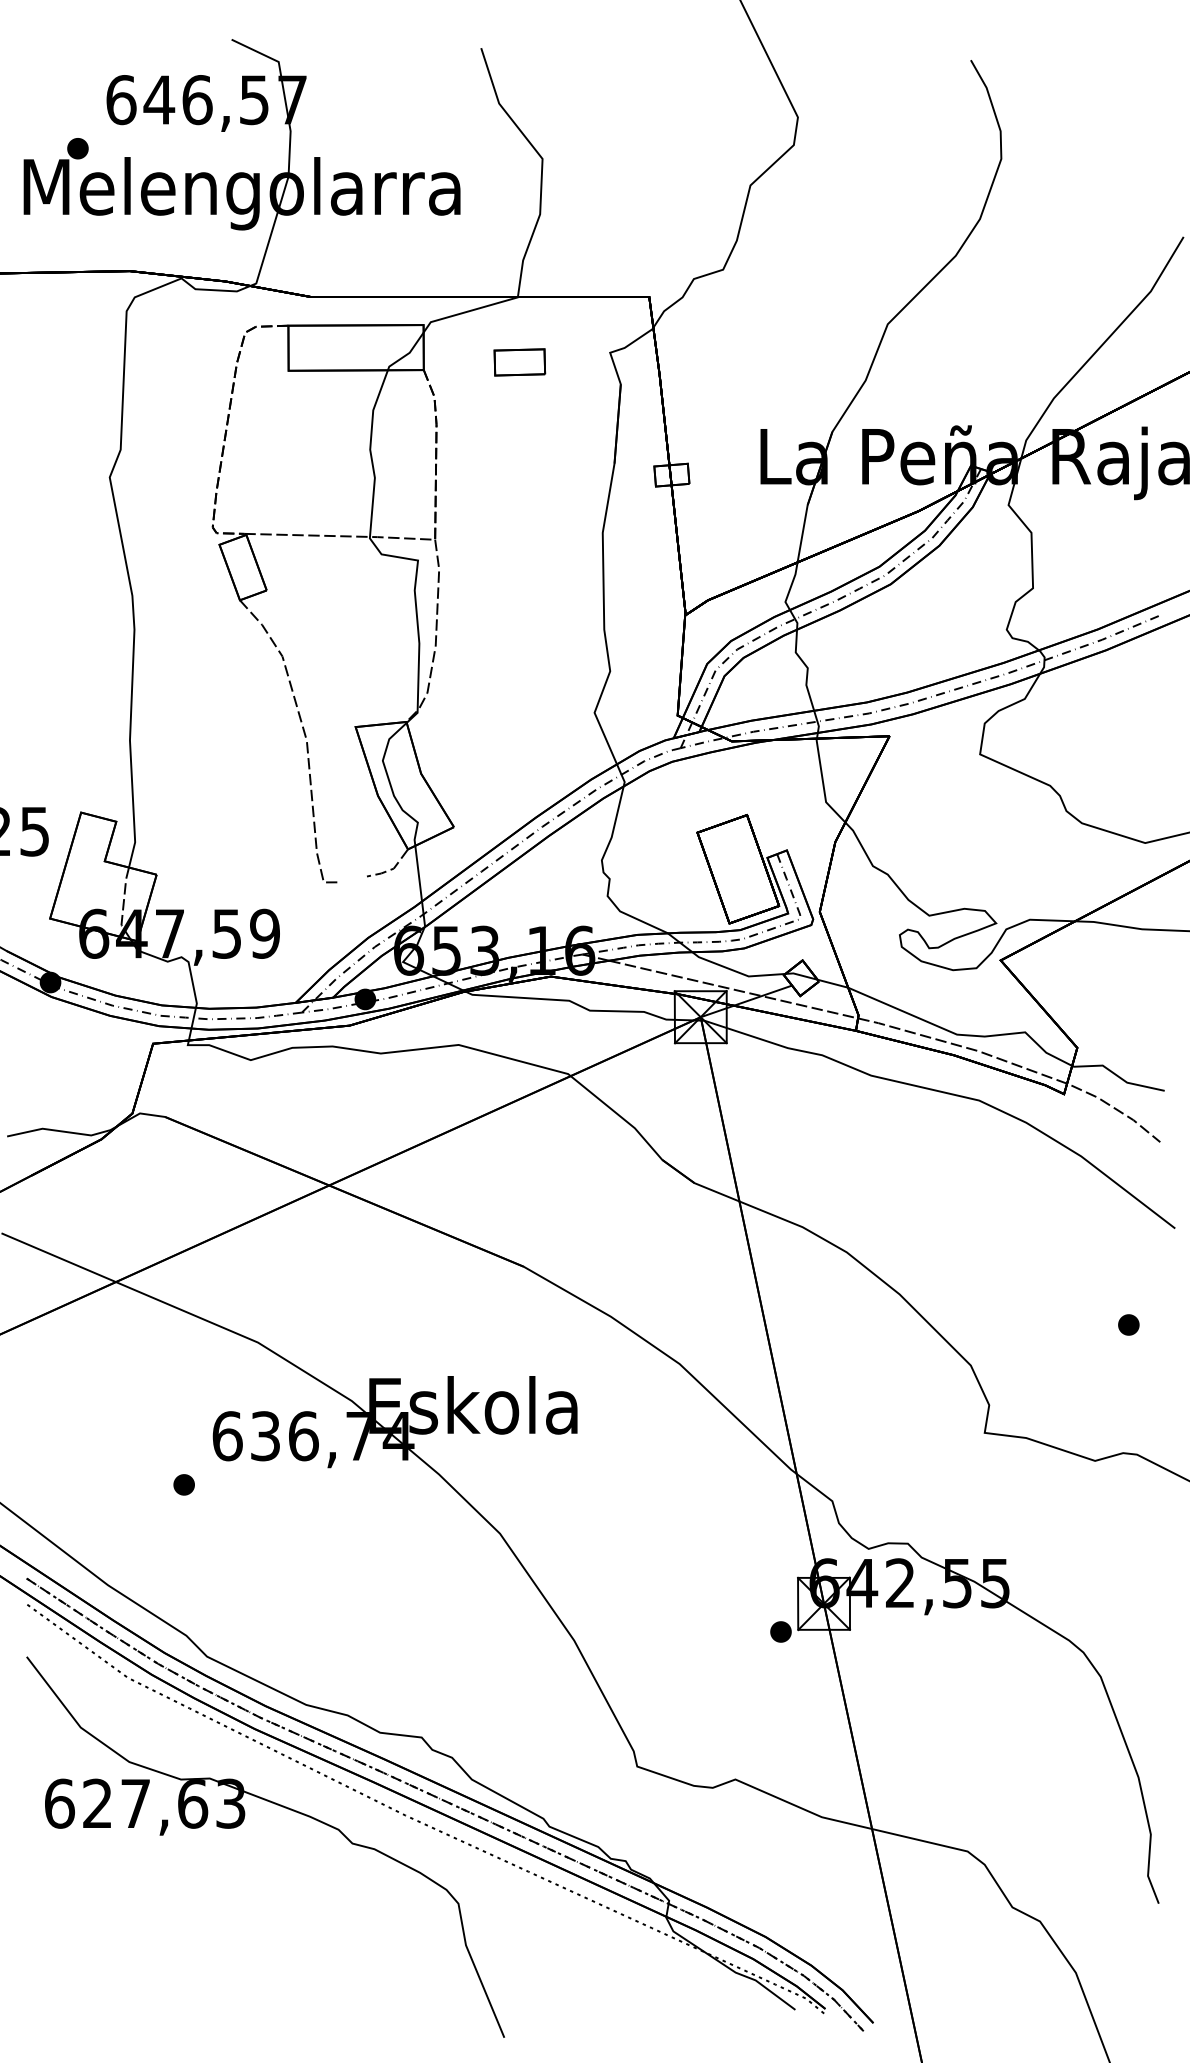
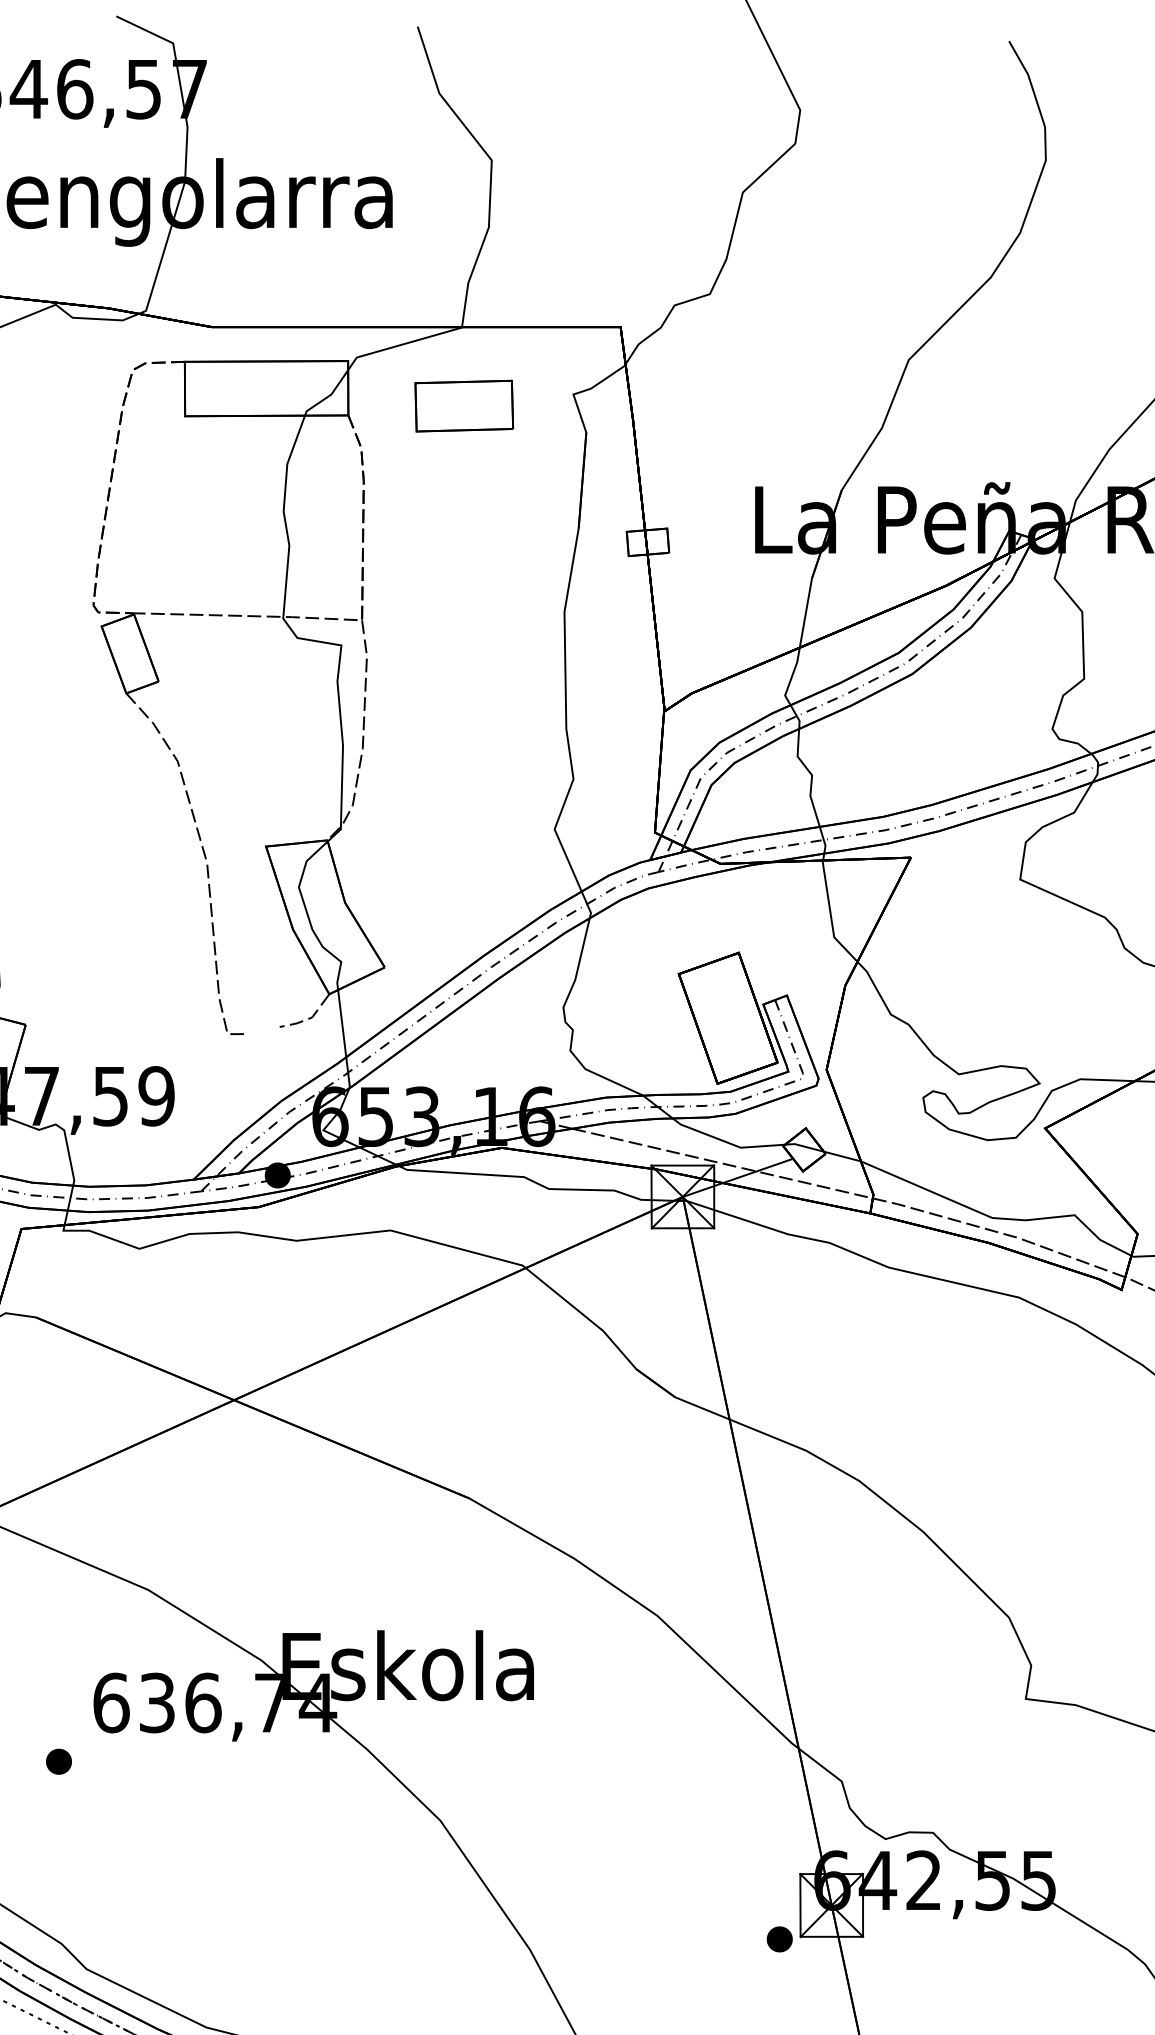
part: (519, 362) -> (463, 406), size x1.6

